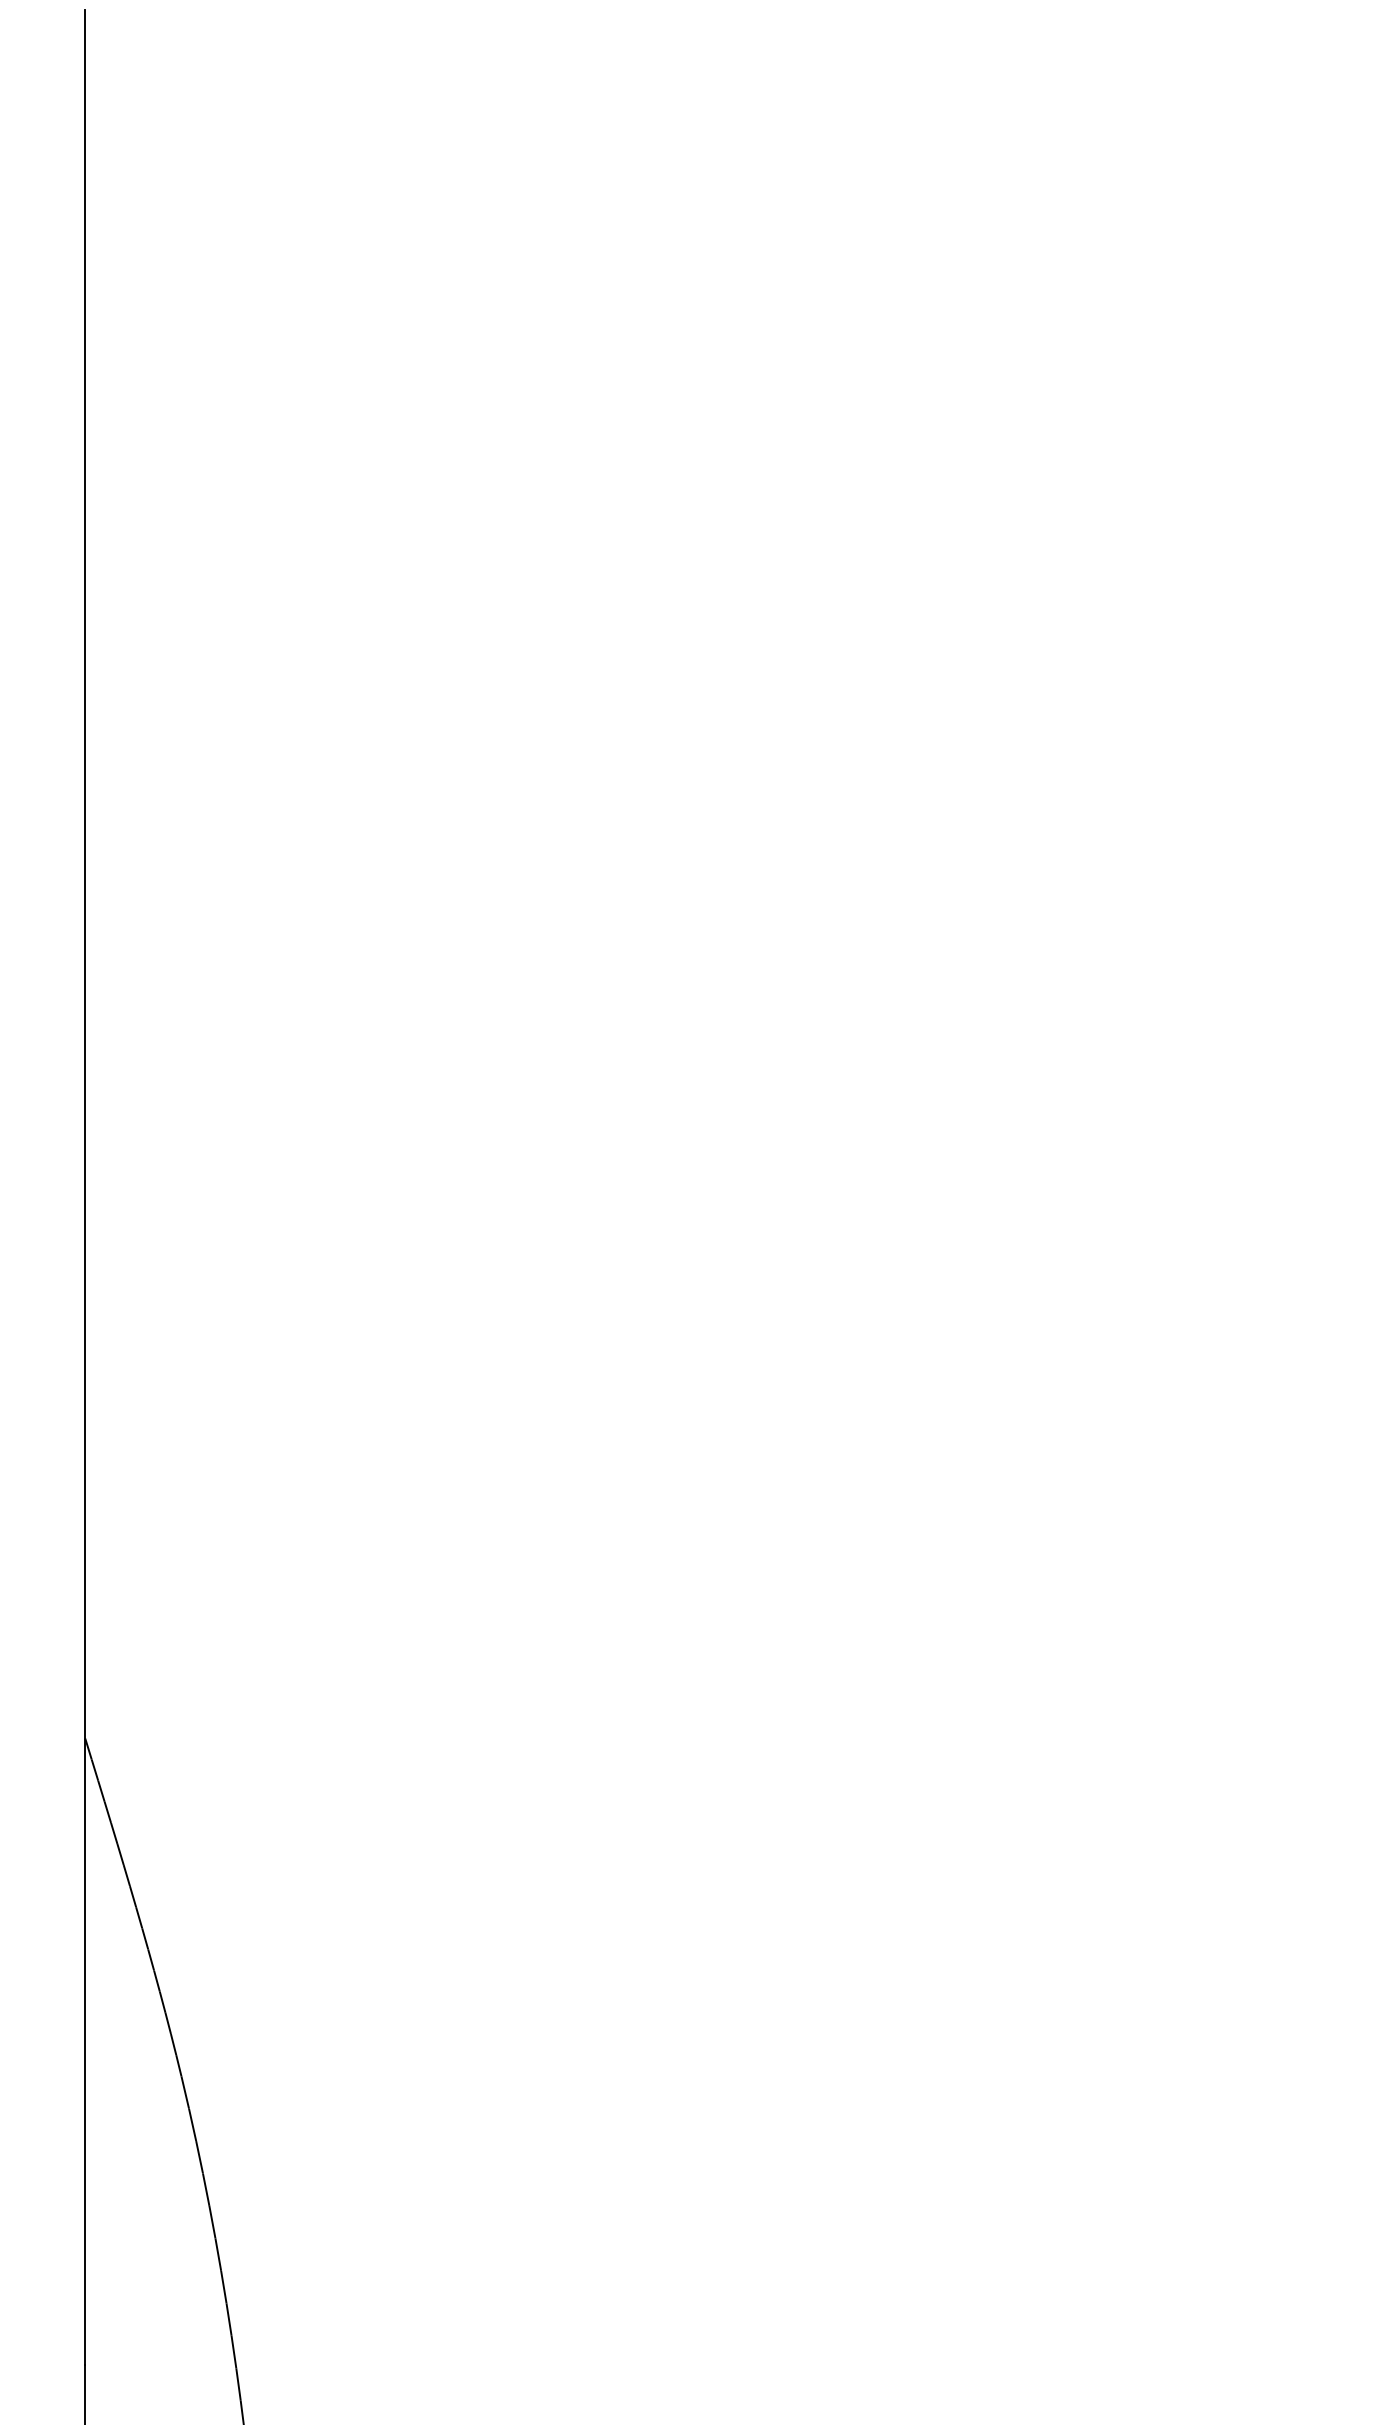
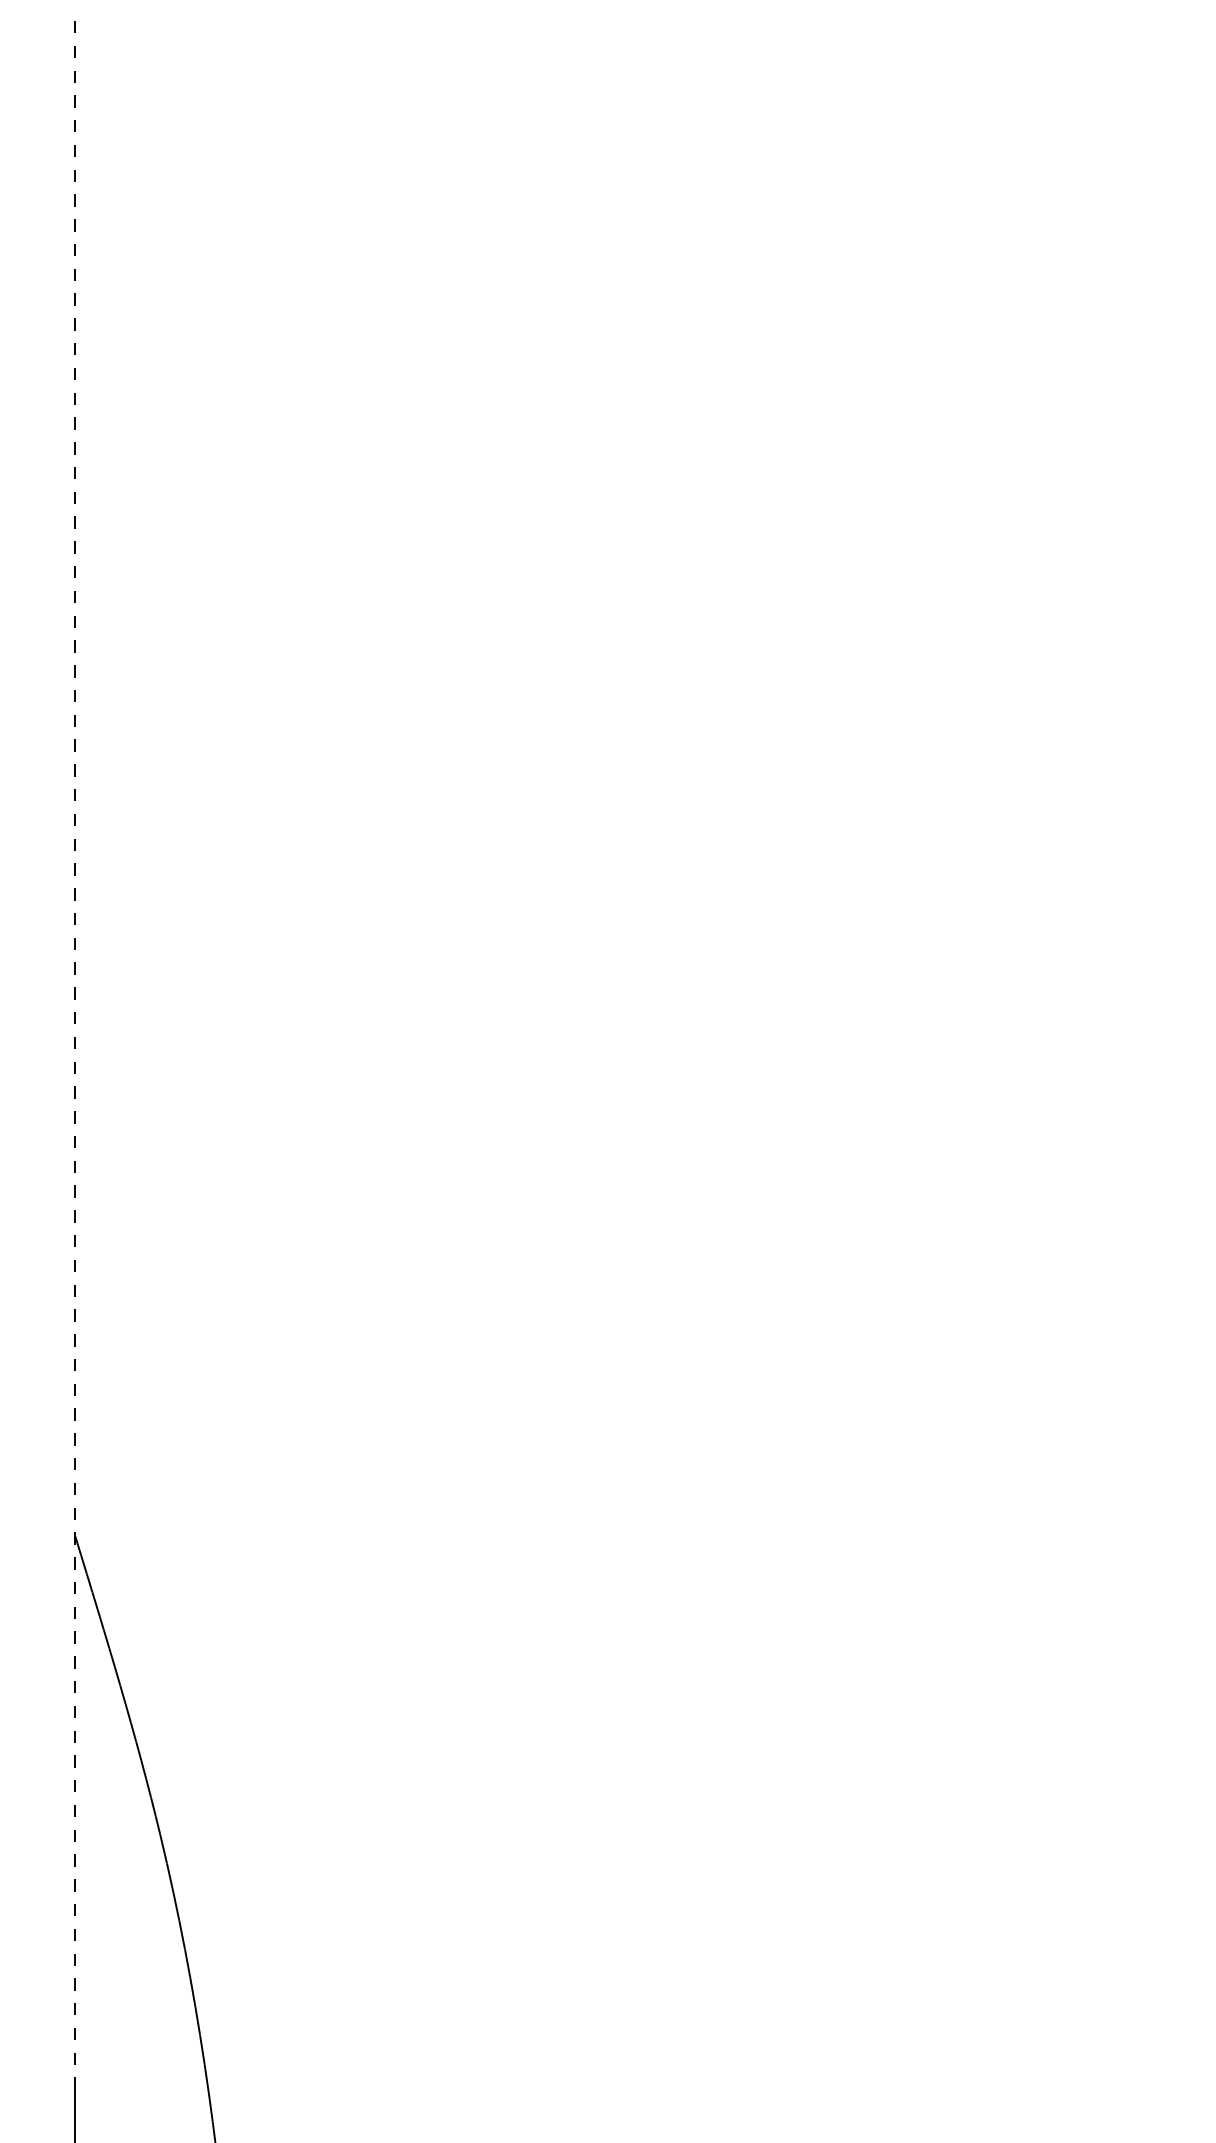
line: (85, 1186) -> (75, 1048), solid -> dashed

